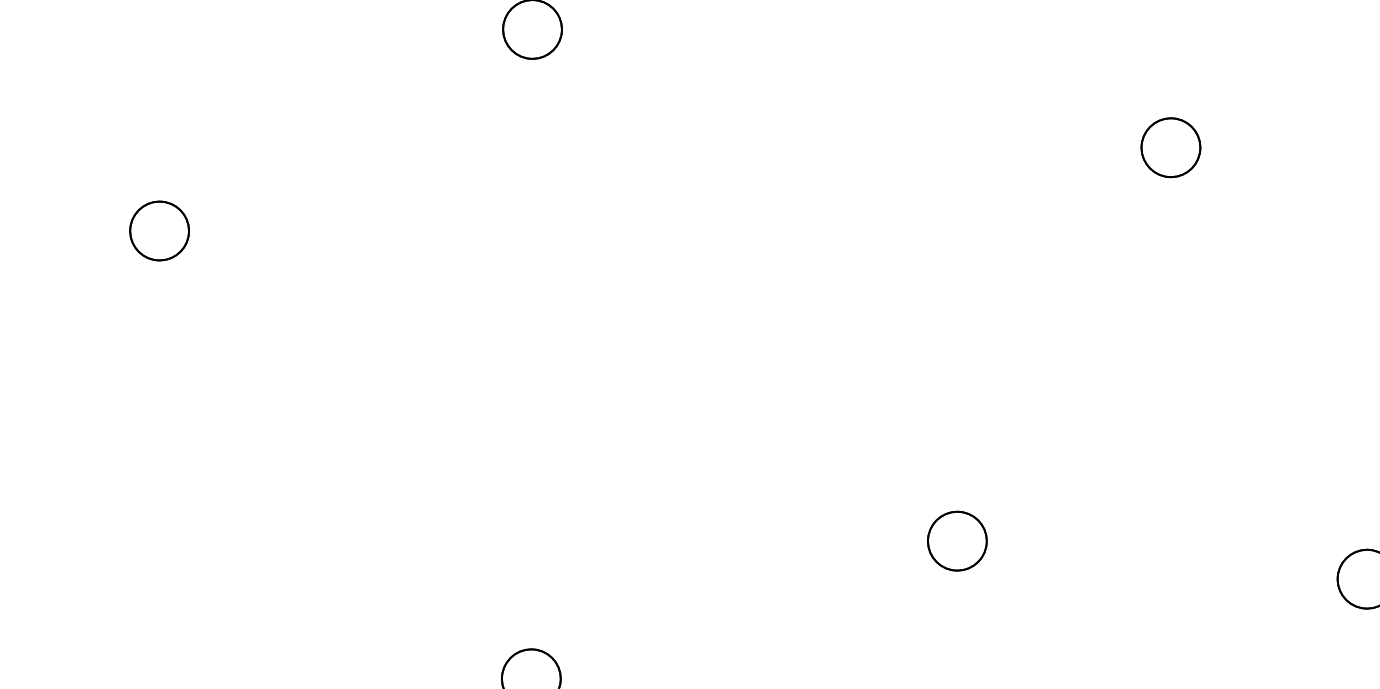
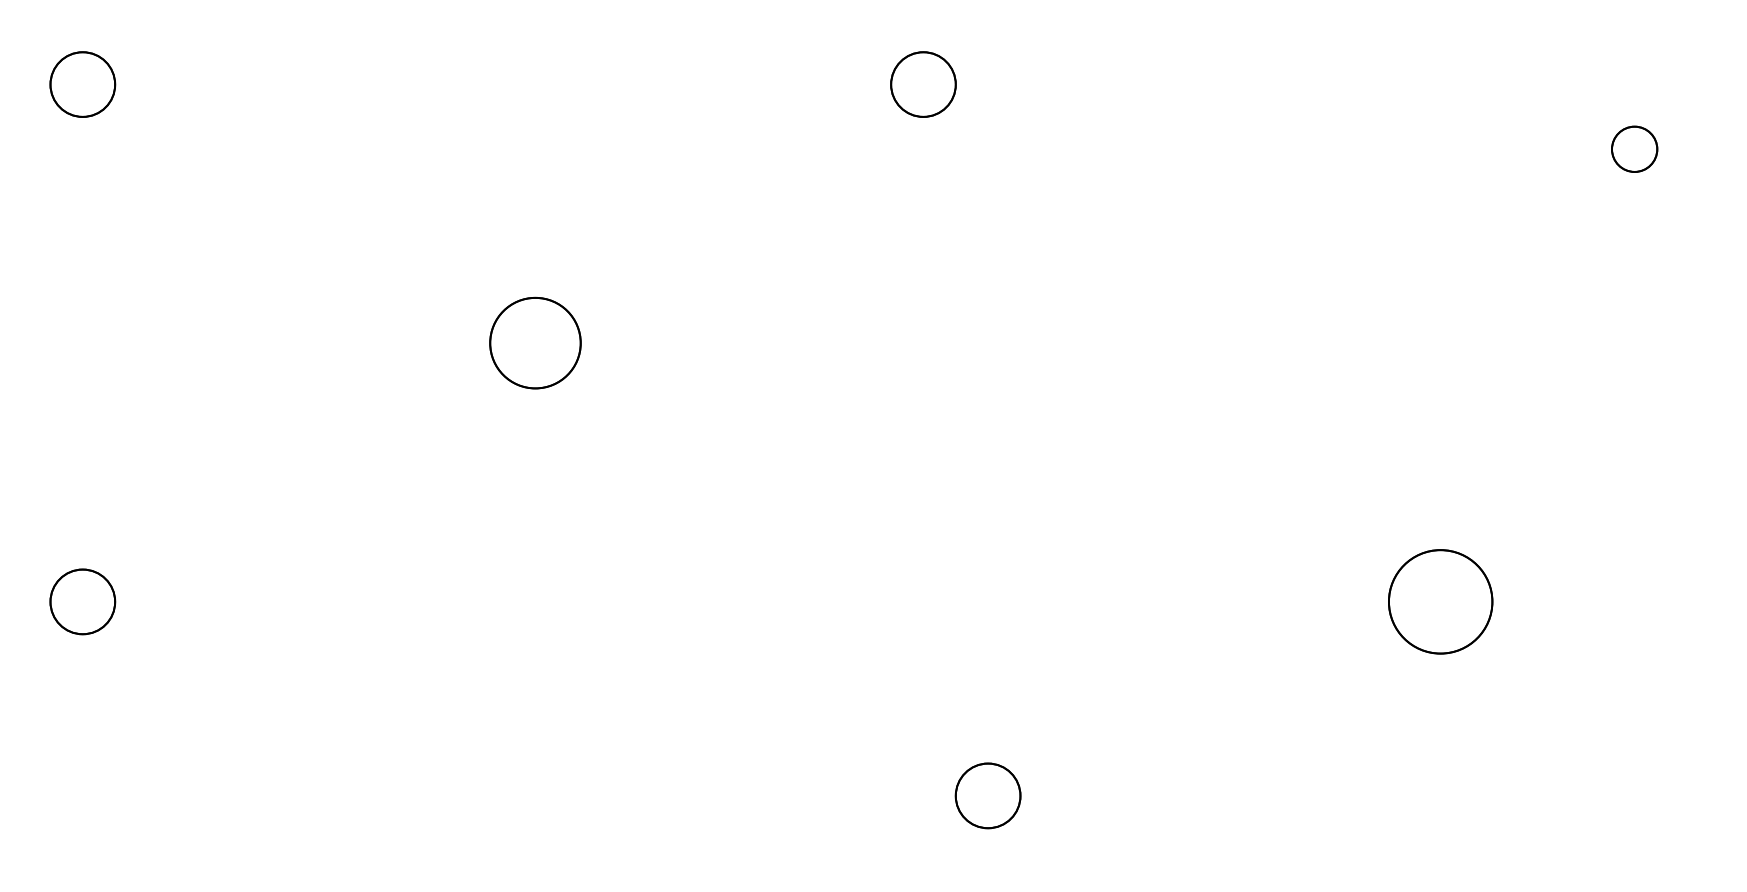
part: (1170, 147) -> (1634, 149), size x0.7
part: (159, 231) -> (535, 343), size x1.4
part: (957, 540) -> (1440, 601), size x1.6

